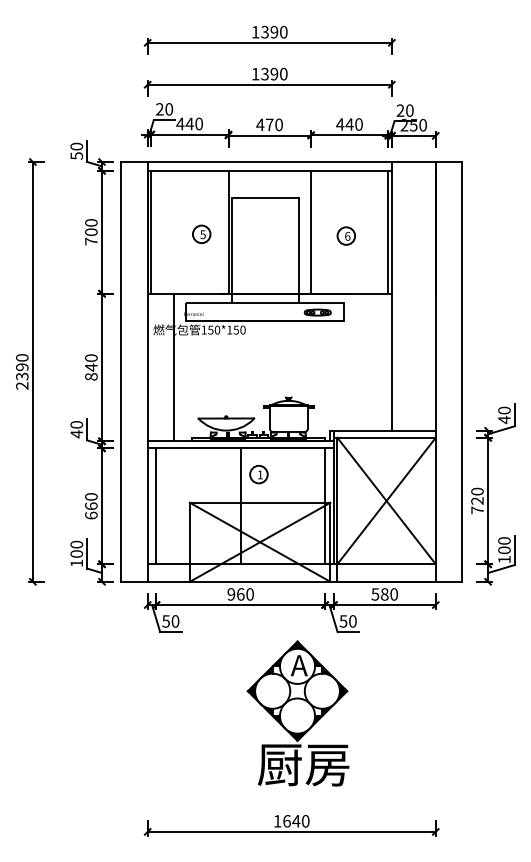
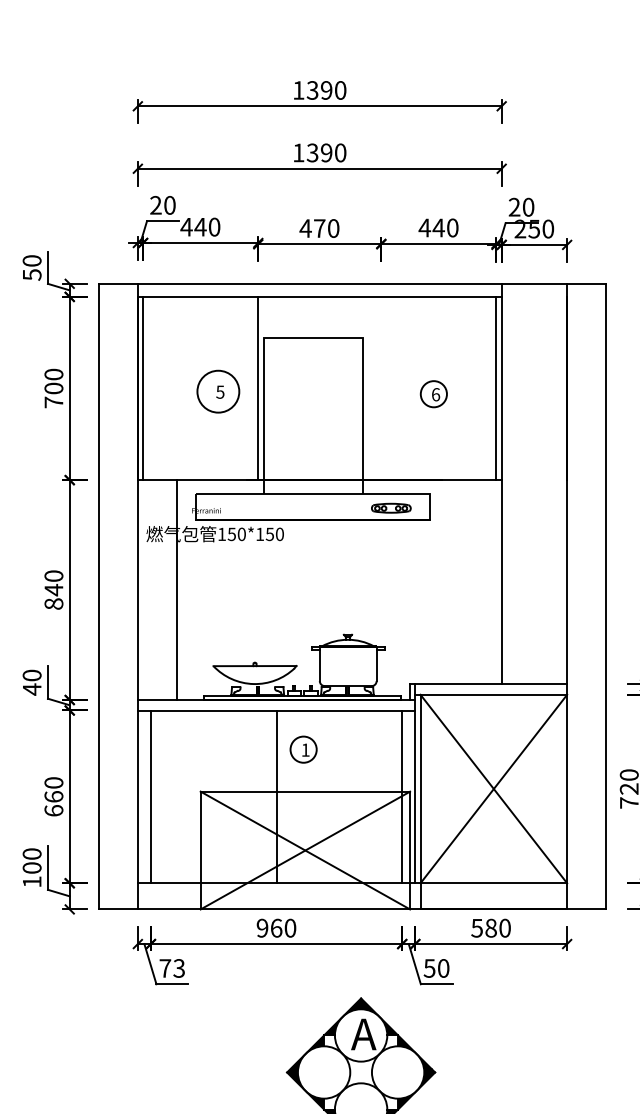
line: (311, 231) -> (381, 387), removed
circle: (201, 234) -> (218, 391), size x1.6
text: (170, 621) -> (171, 968), 50 -> 73

